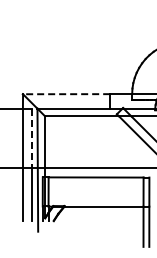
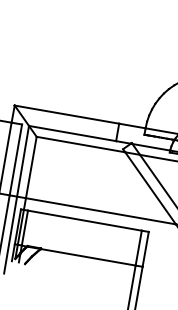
line: (66, 94) -> (66, 114), dashed -> solid
line: (31, 138) -> (15, 160), dashed -> solid

